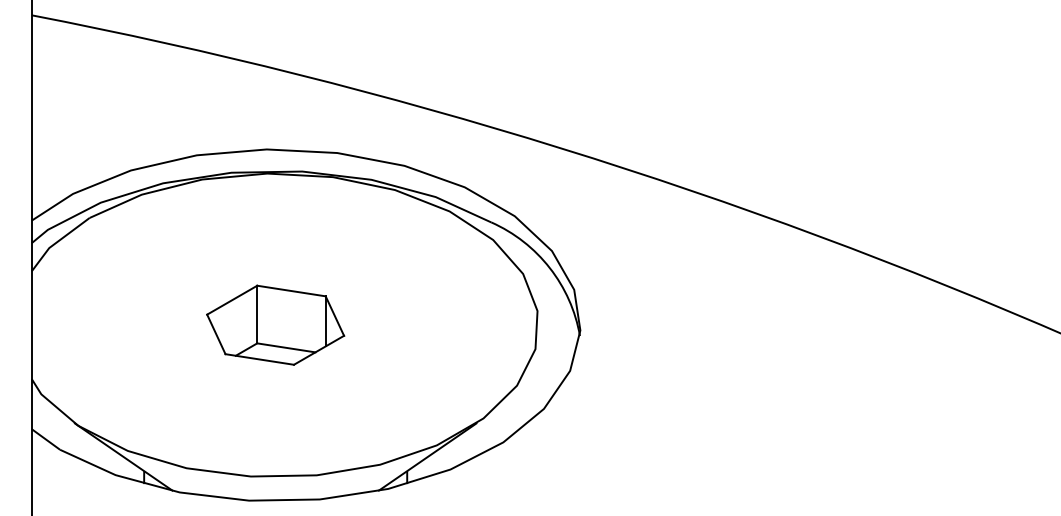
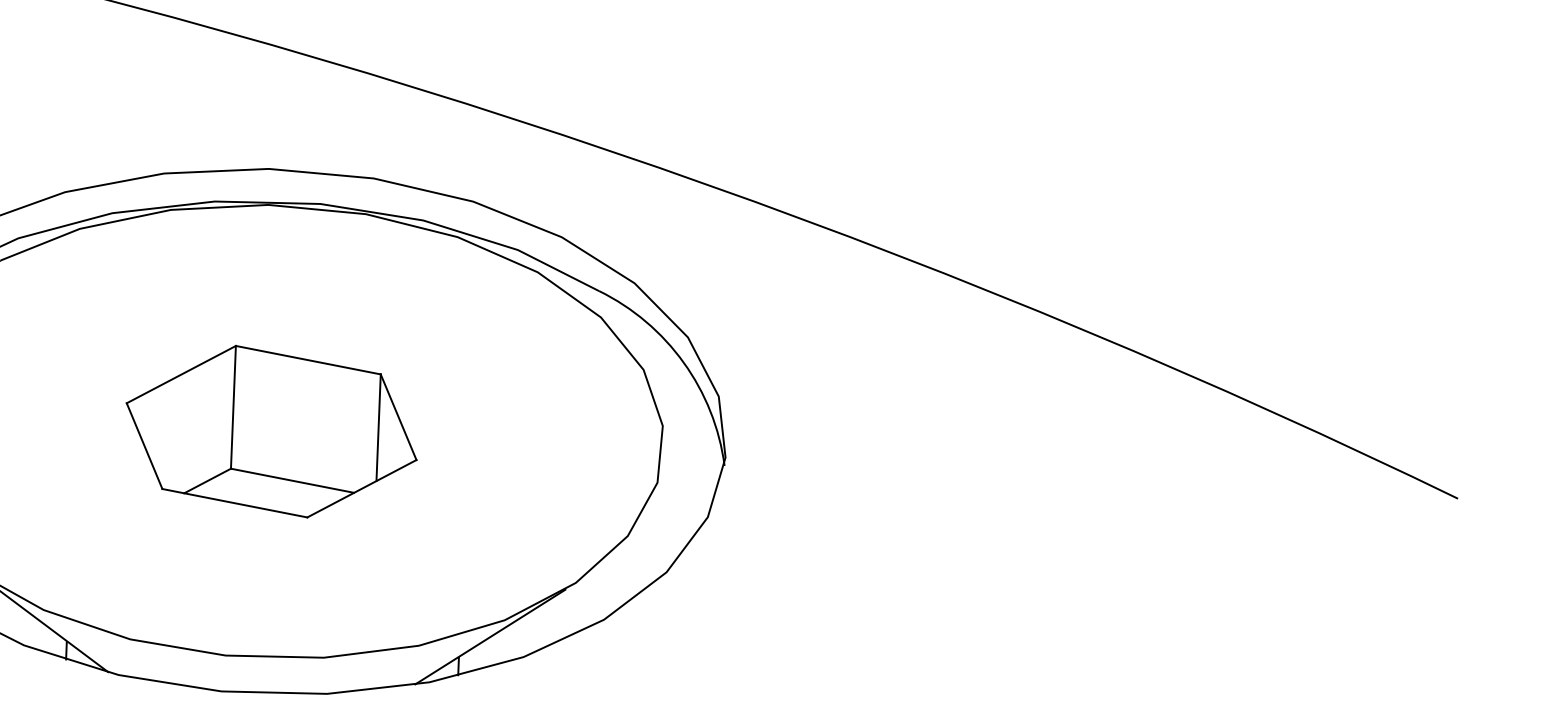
part: (275, 324) -> (271, 430), size x1.43

